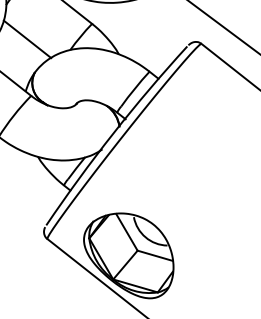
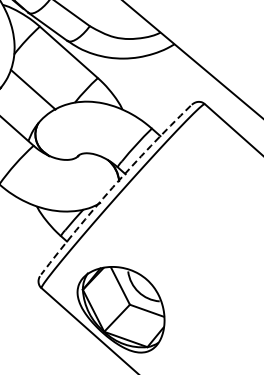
arc: (113, 133) -> (112, 187), solid -> dashed

